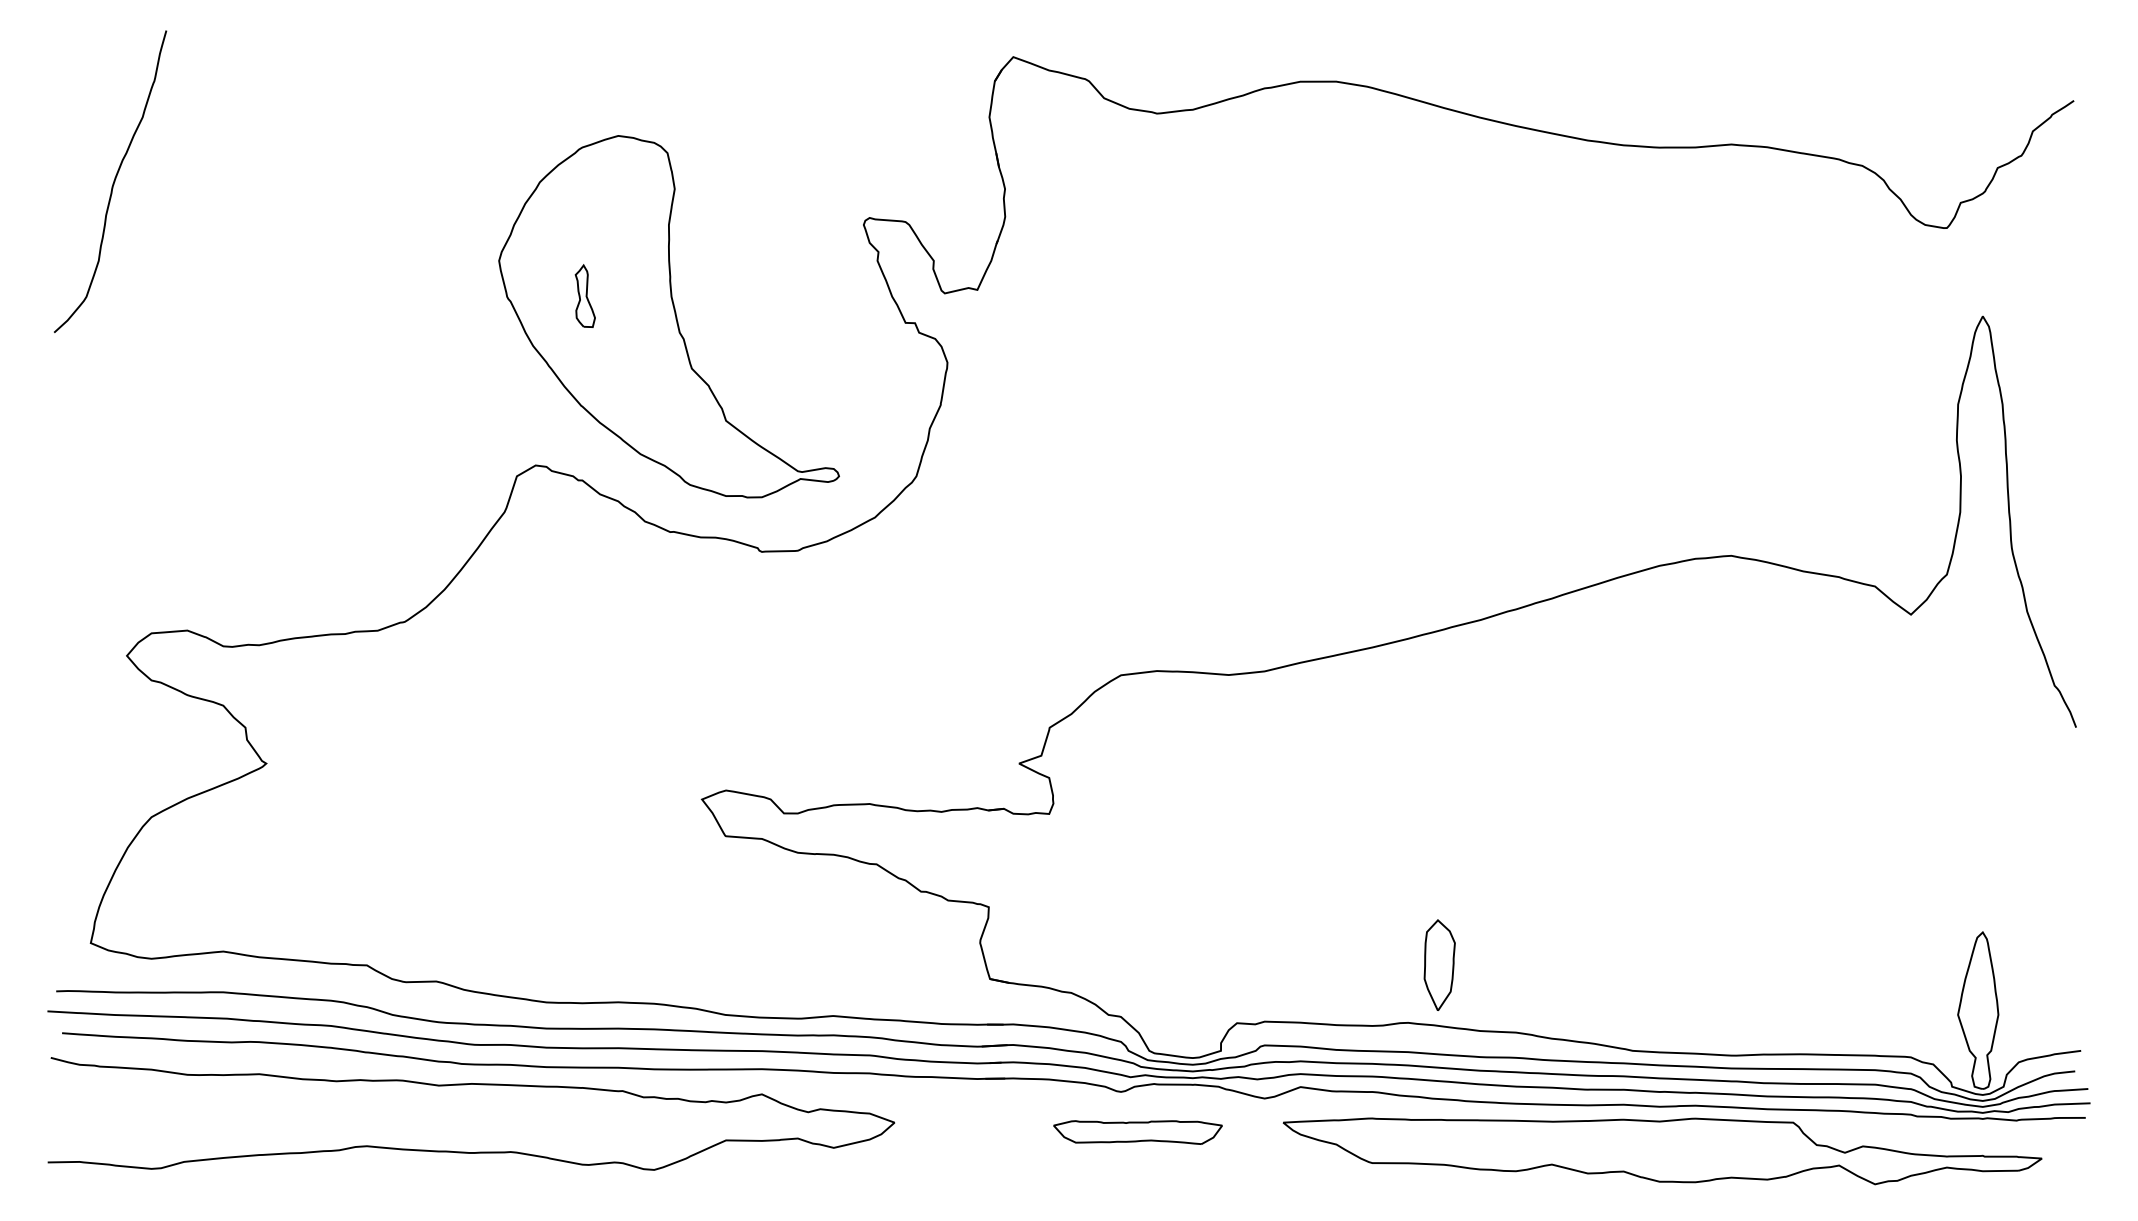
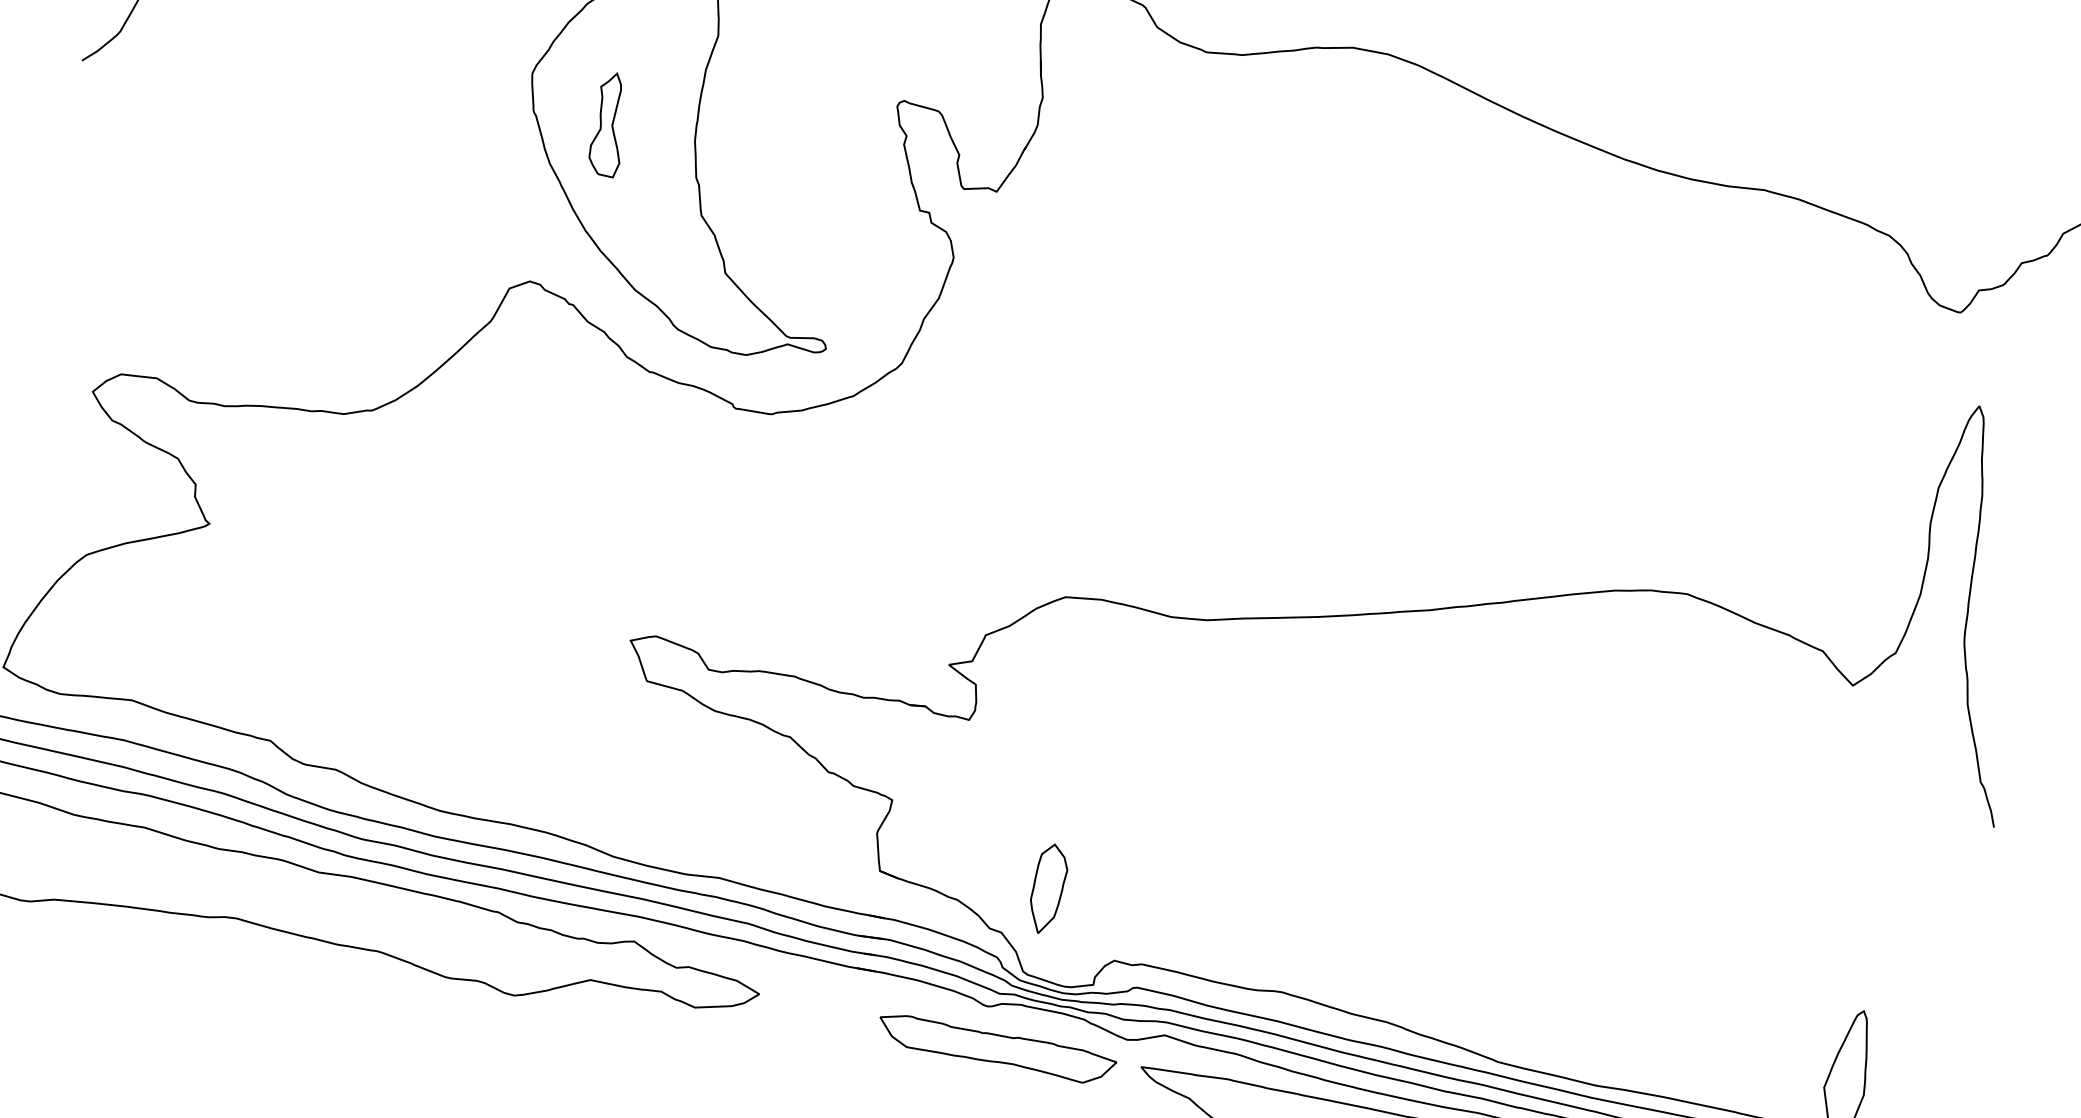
part: (585, 295) -> (610, 123), size x1.67
part: (1439, 964) -> (1048, 888), moved
part: (1137, 1132) -> (996, 1049), size x1.43

